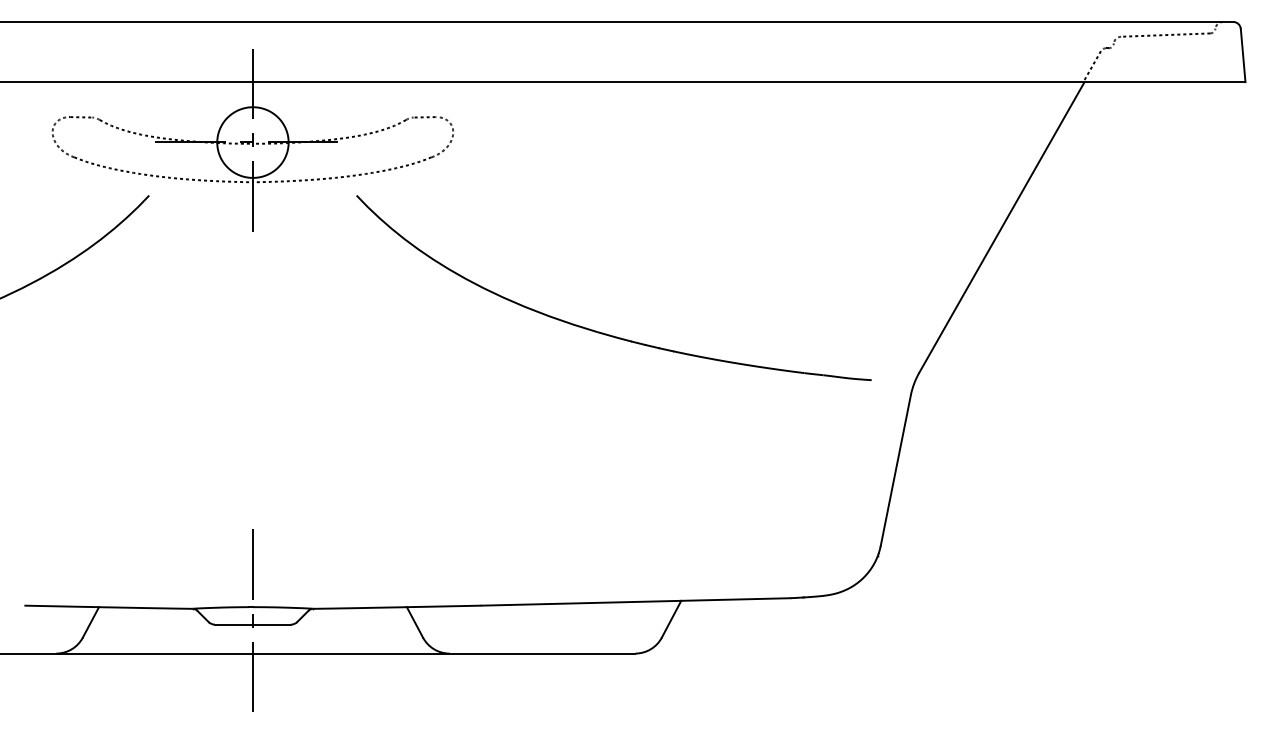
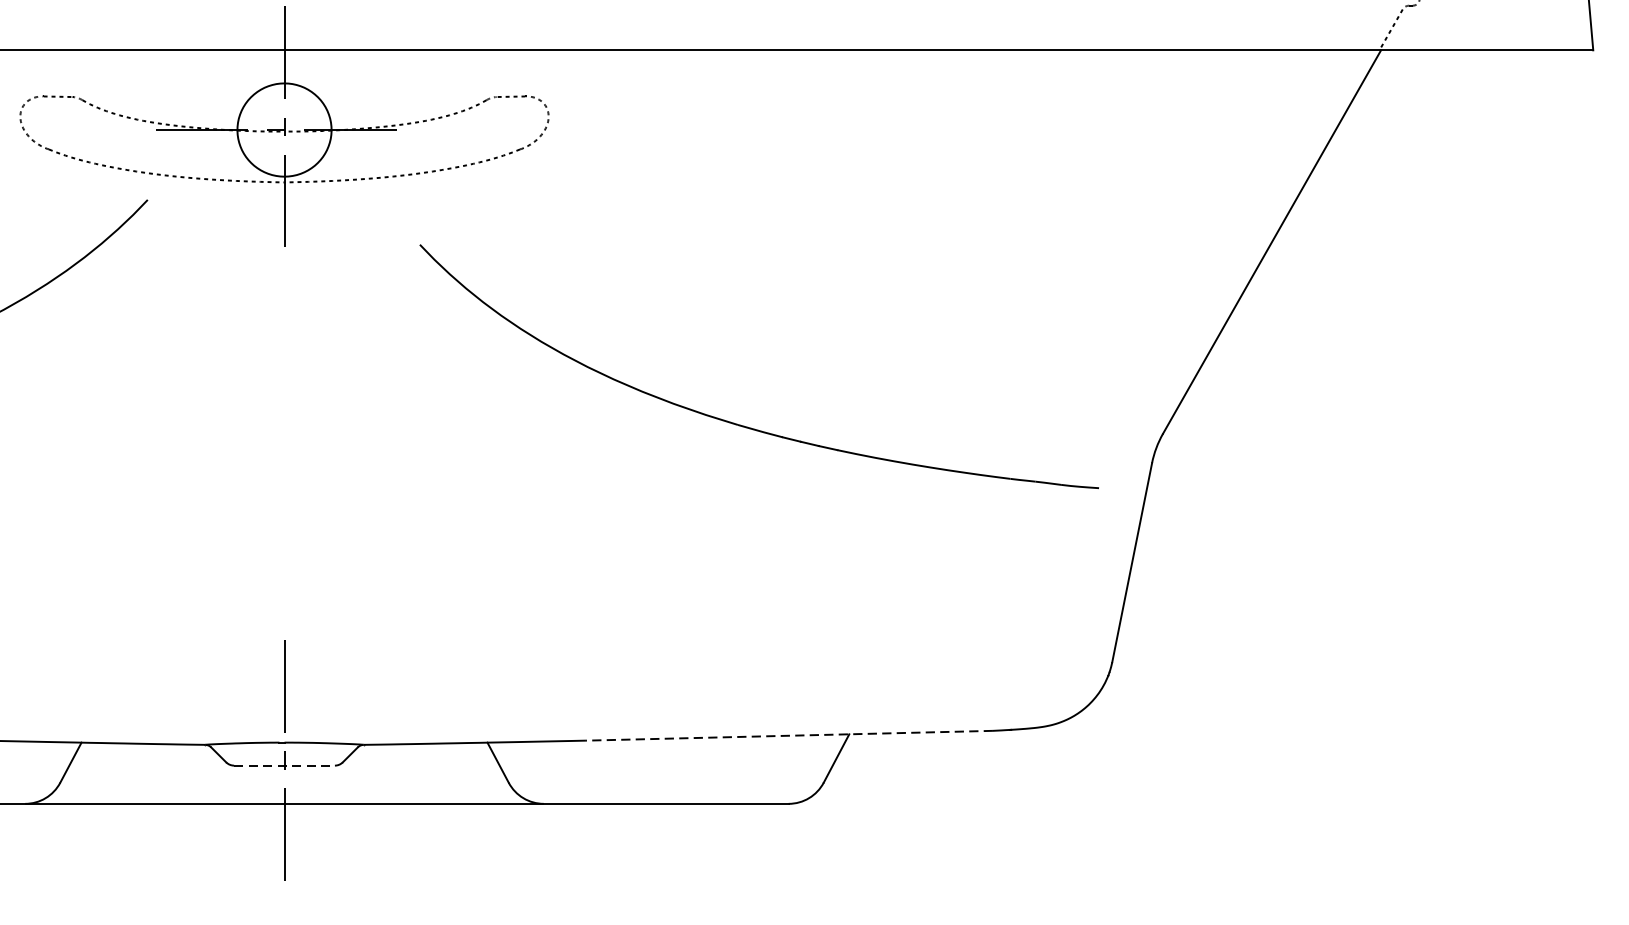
part: (603, 332) -> (745, 425), moved
line: (635, 601) -> (788, 735), solid -> dashed
line: (253, 624) -> (285, 765), solid -> dashed

